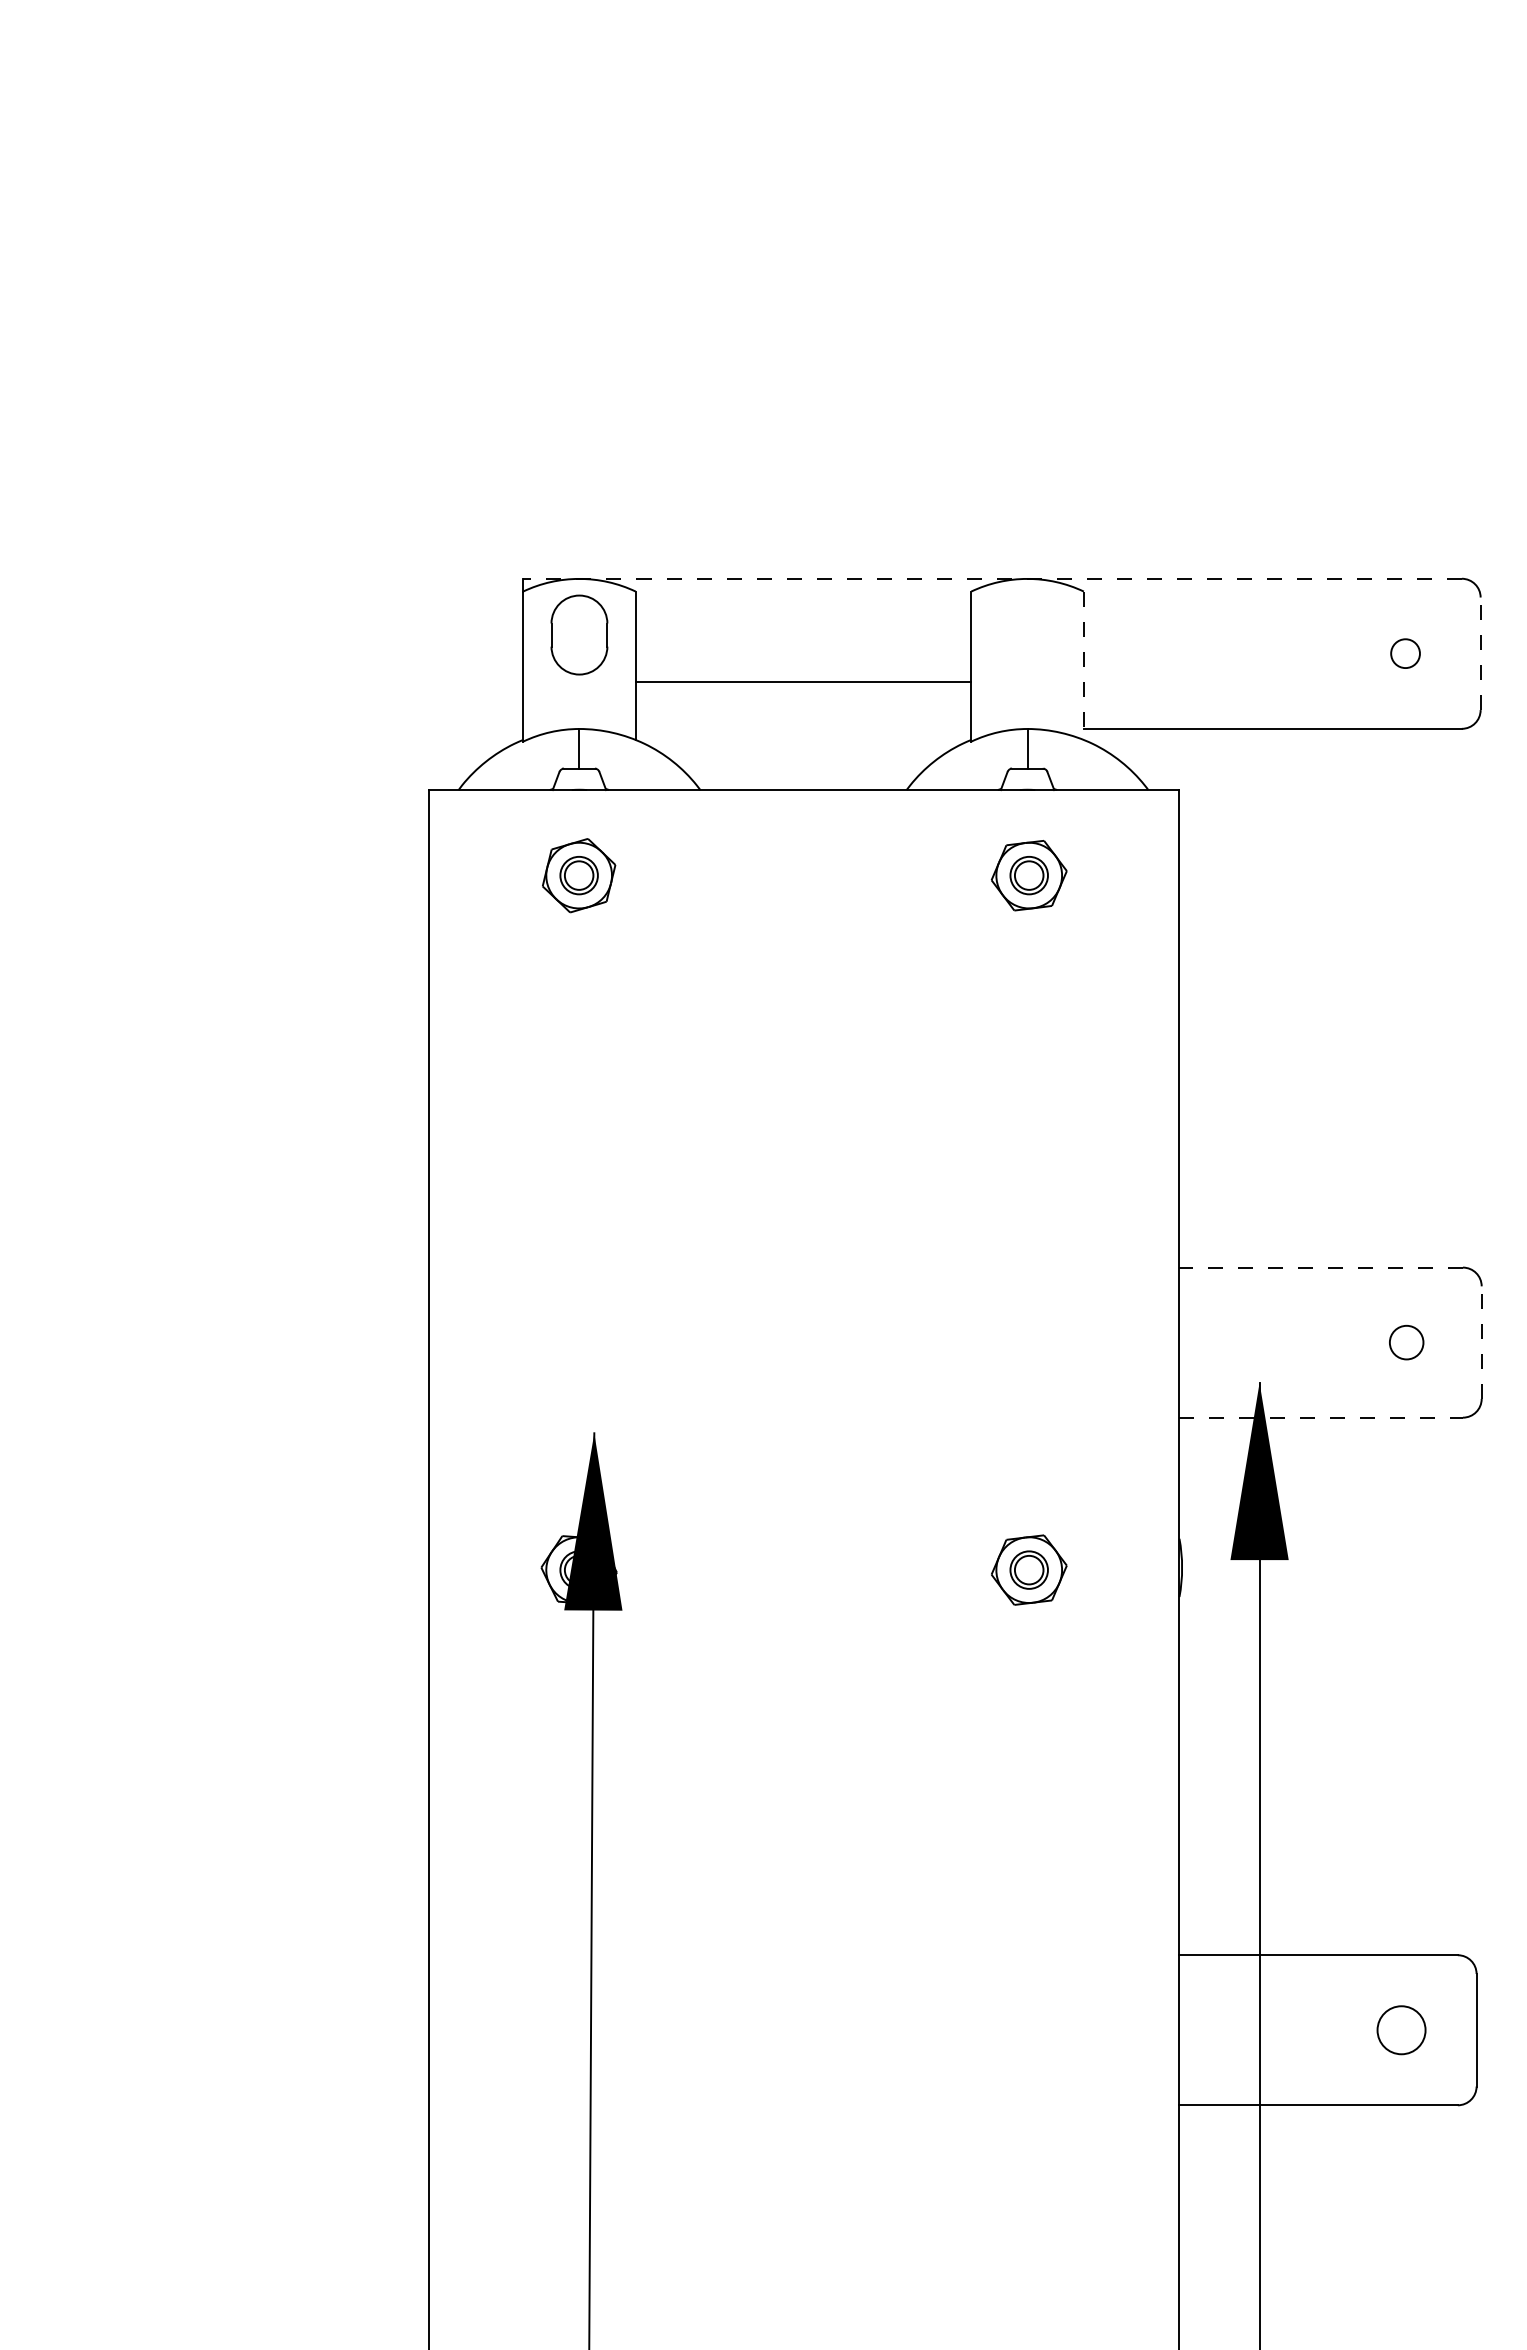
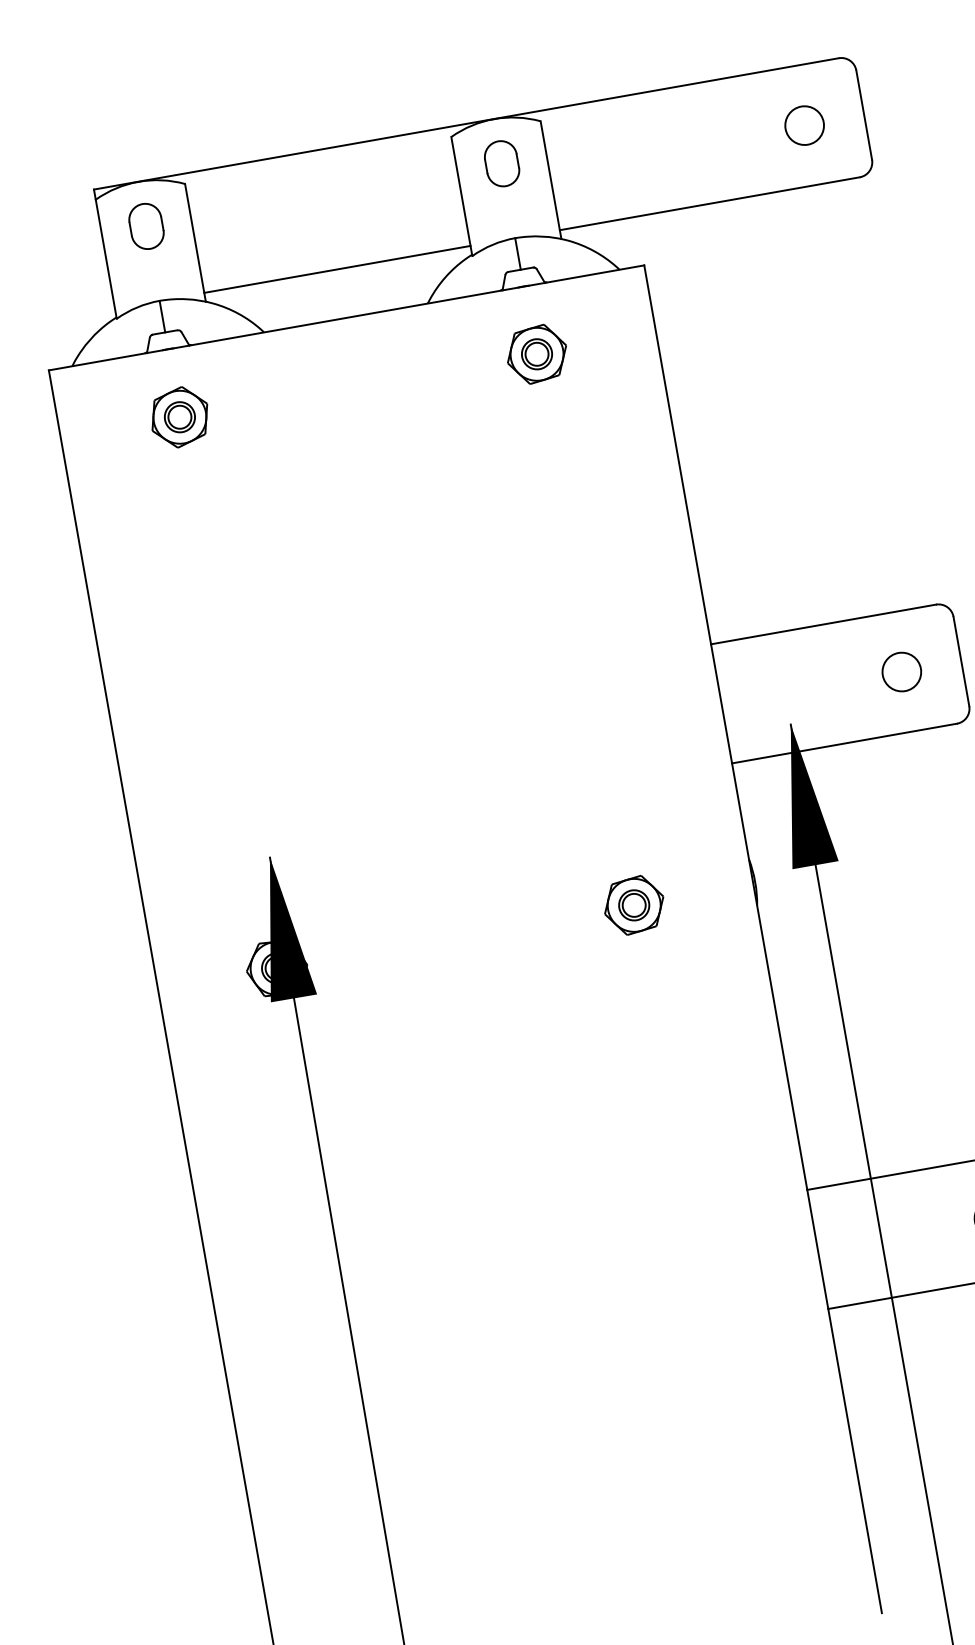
line: (992, 578) -> (466, 123), dashed -> solid
part: (579, 635) -> (146, 226), size x0.71
part: (1027, 635) -> (502, 164), added
circle: (1405, 653) -> (804, 125), size x1.67
line: (1480, 653) -> (864, 114), dashed -> solid
line: (1083, 666) -> (550, 180), dashed -> solid
line: (803, 681) -> (337, 269), moved
line: (1321, 1267) -> (823, 624), dashed -> solid
circle: (1406, 1342) -> (901, 671), size x1.43
line: (1481, 1342) -> (961, 661), dashed -> solid
line: (1321, 1417) -> (844, 743), dashed -> solid

